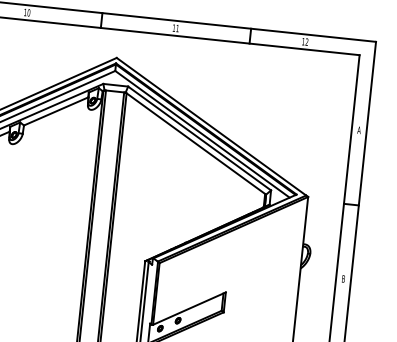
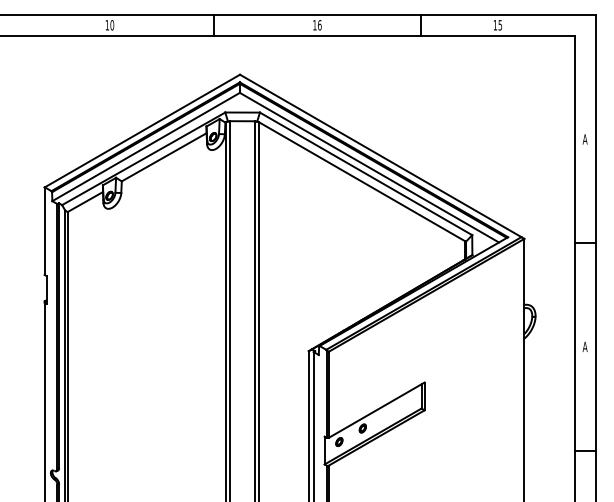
text: (177, 28) -> (319, 25), 11 -> 16
text: (307, 42) -> (500, 25), 12 -> 15
text: (343, 278) -> (584, 346), B -> A

